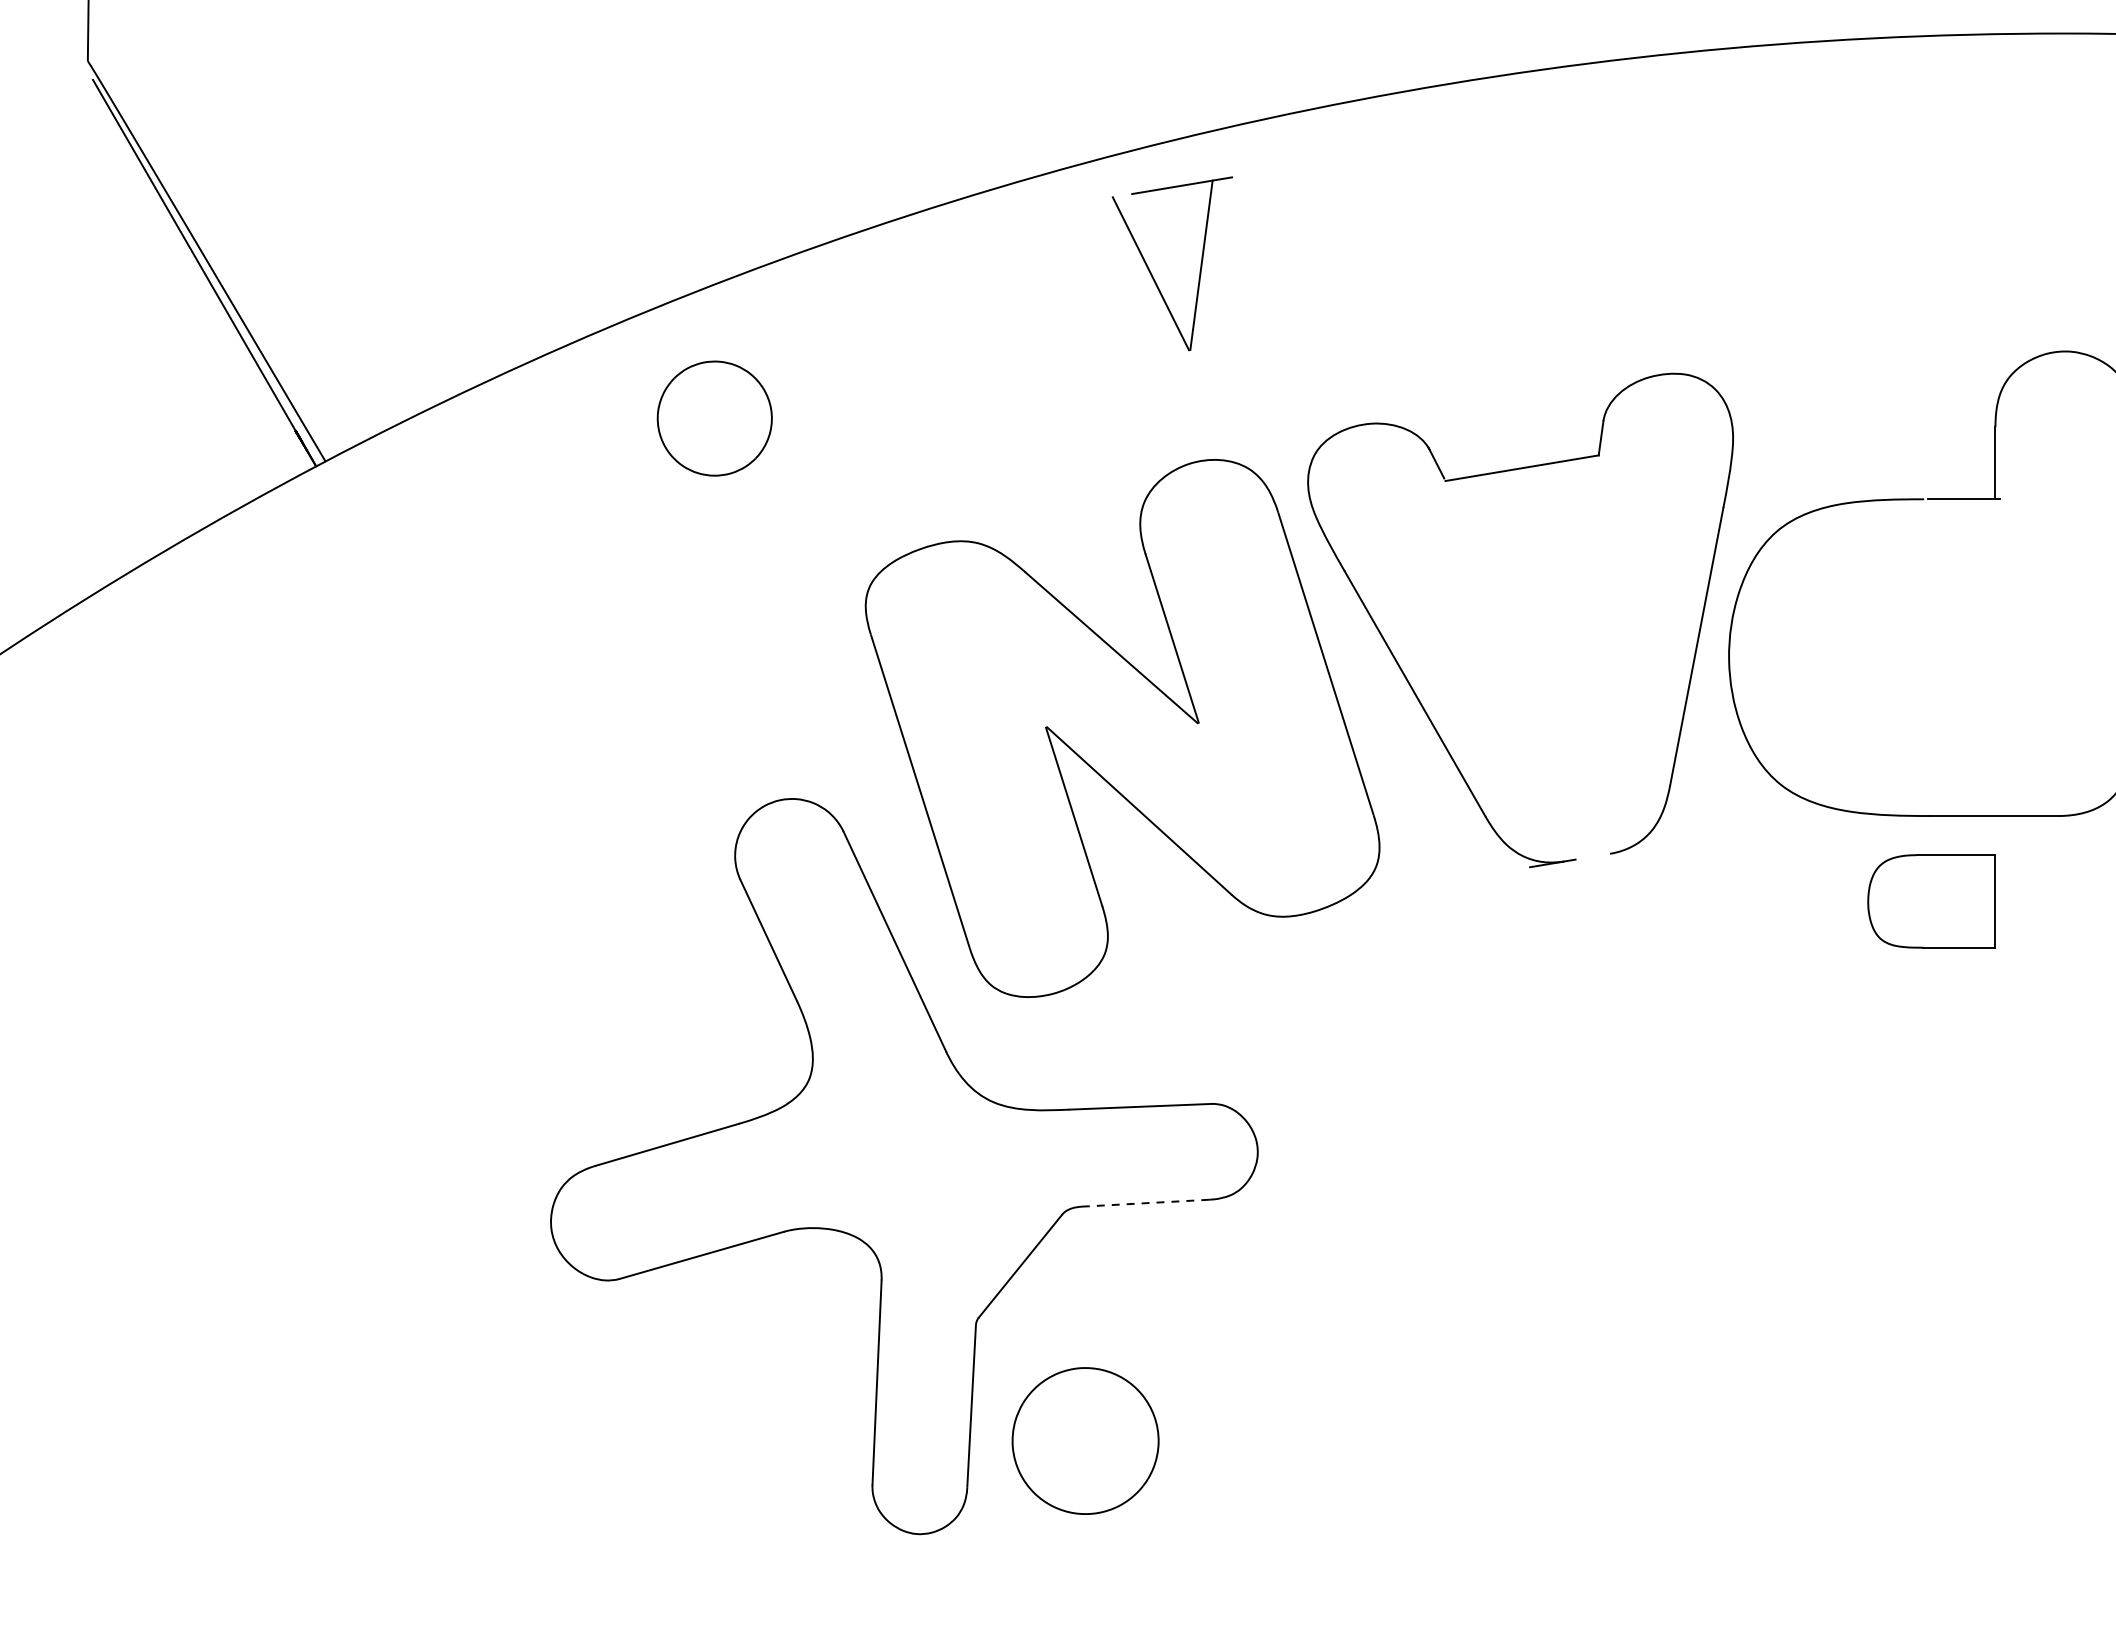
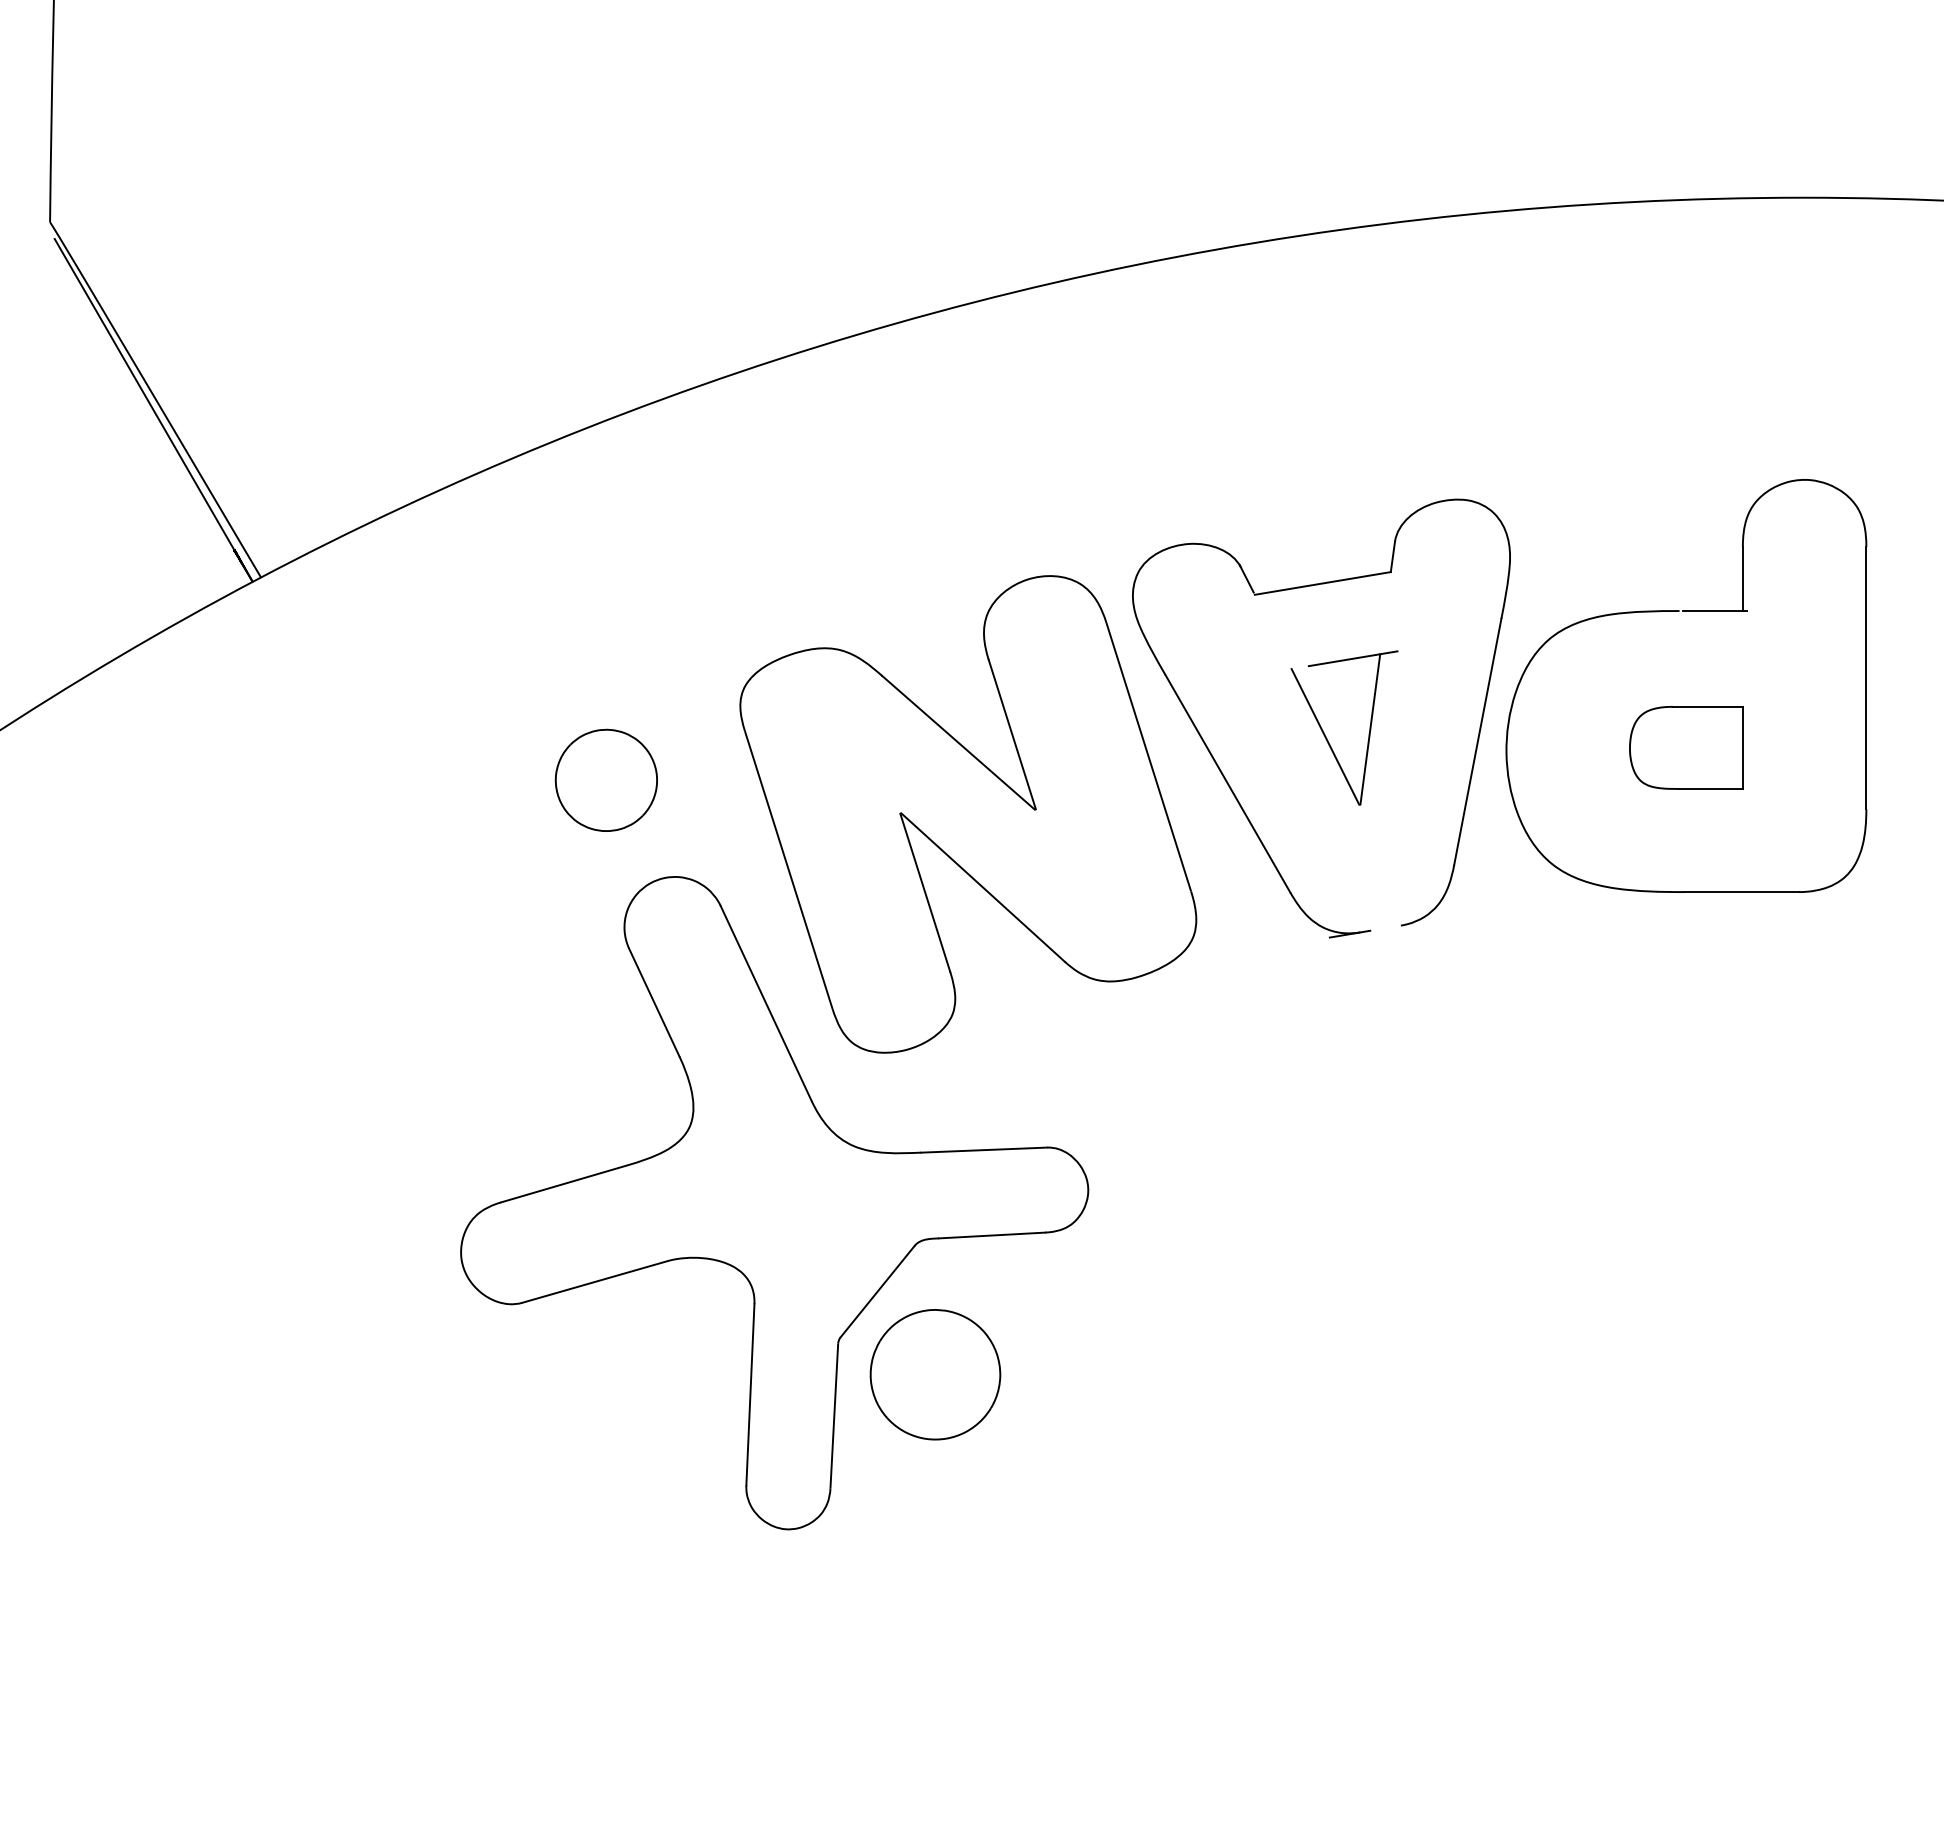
part: (1152, 273) -> (1326, 736), moved
part: (713, 417) -> (605, 779), moved
part: (1931, 900) -> (1686, 747), moved
line: (1148, 1203) -> (991, 1235), dashed -> solid
part: (1085, 1440) -> (935, 1374), moved

